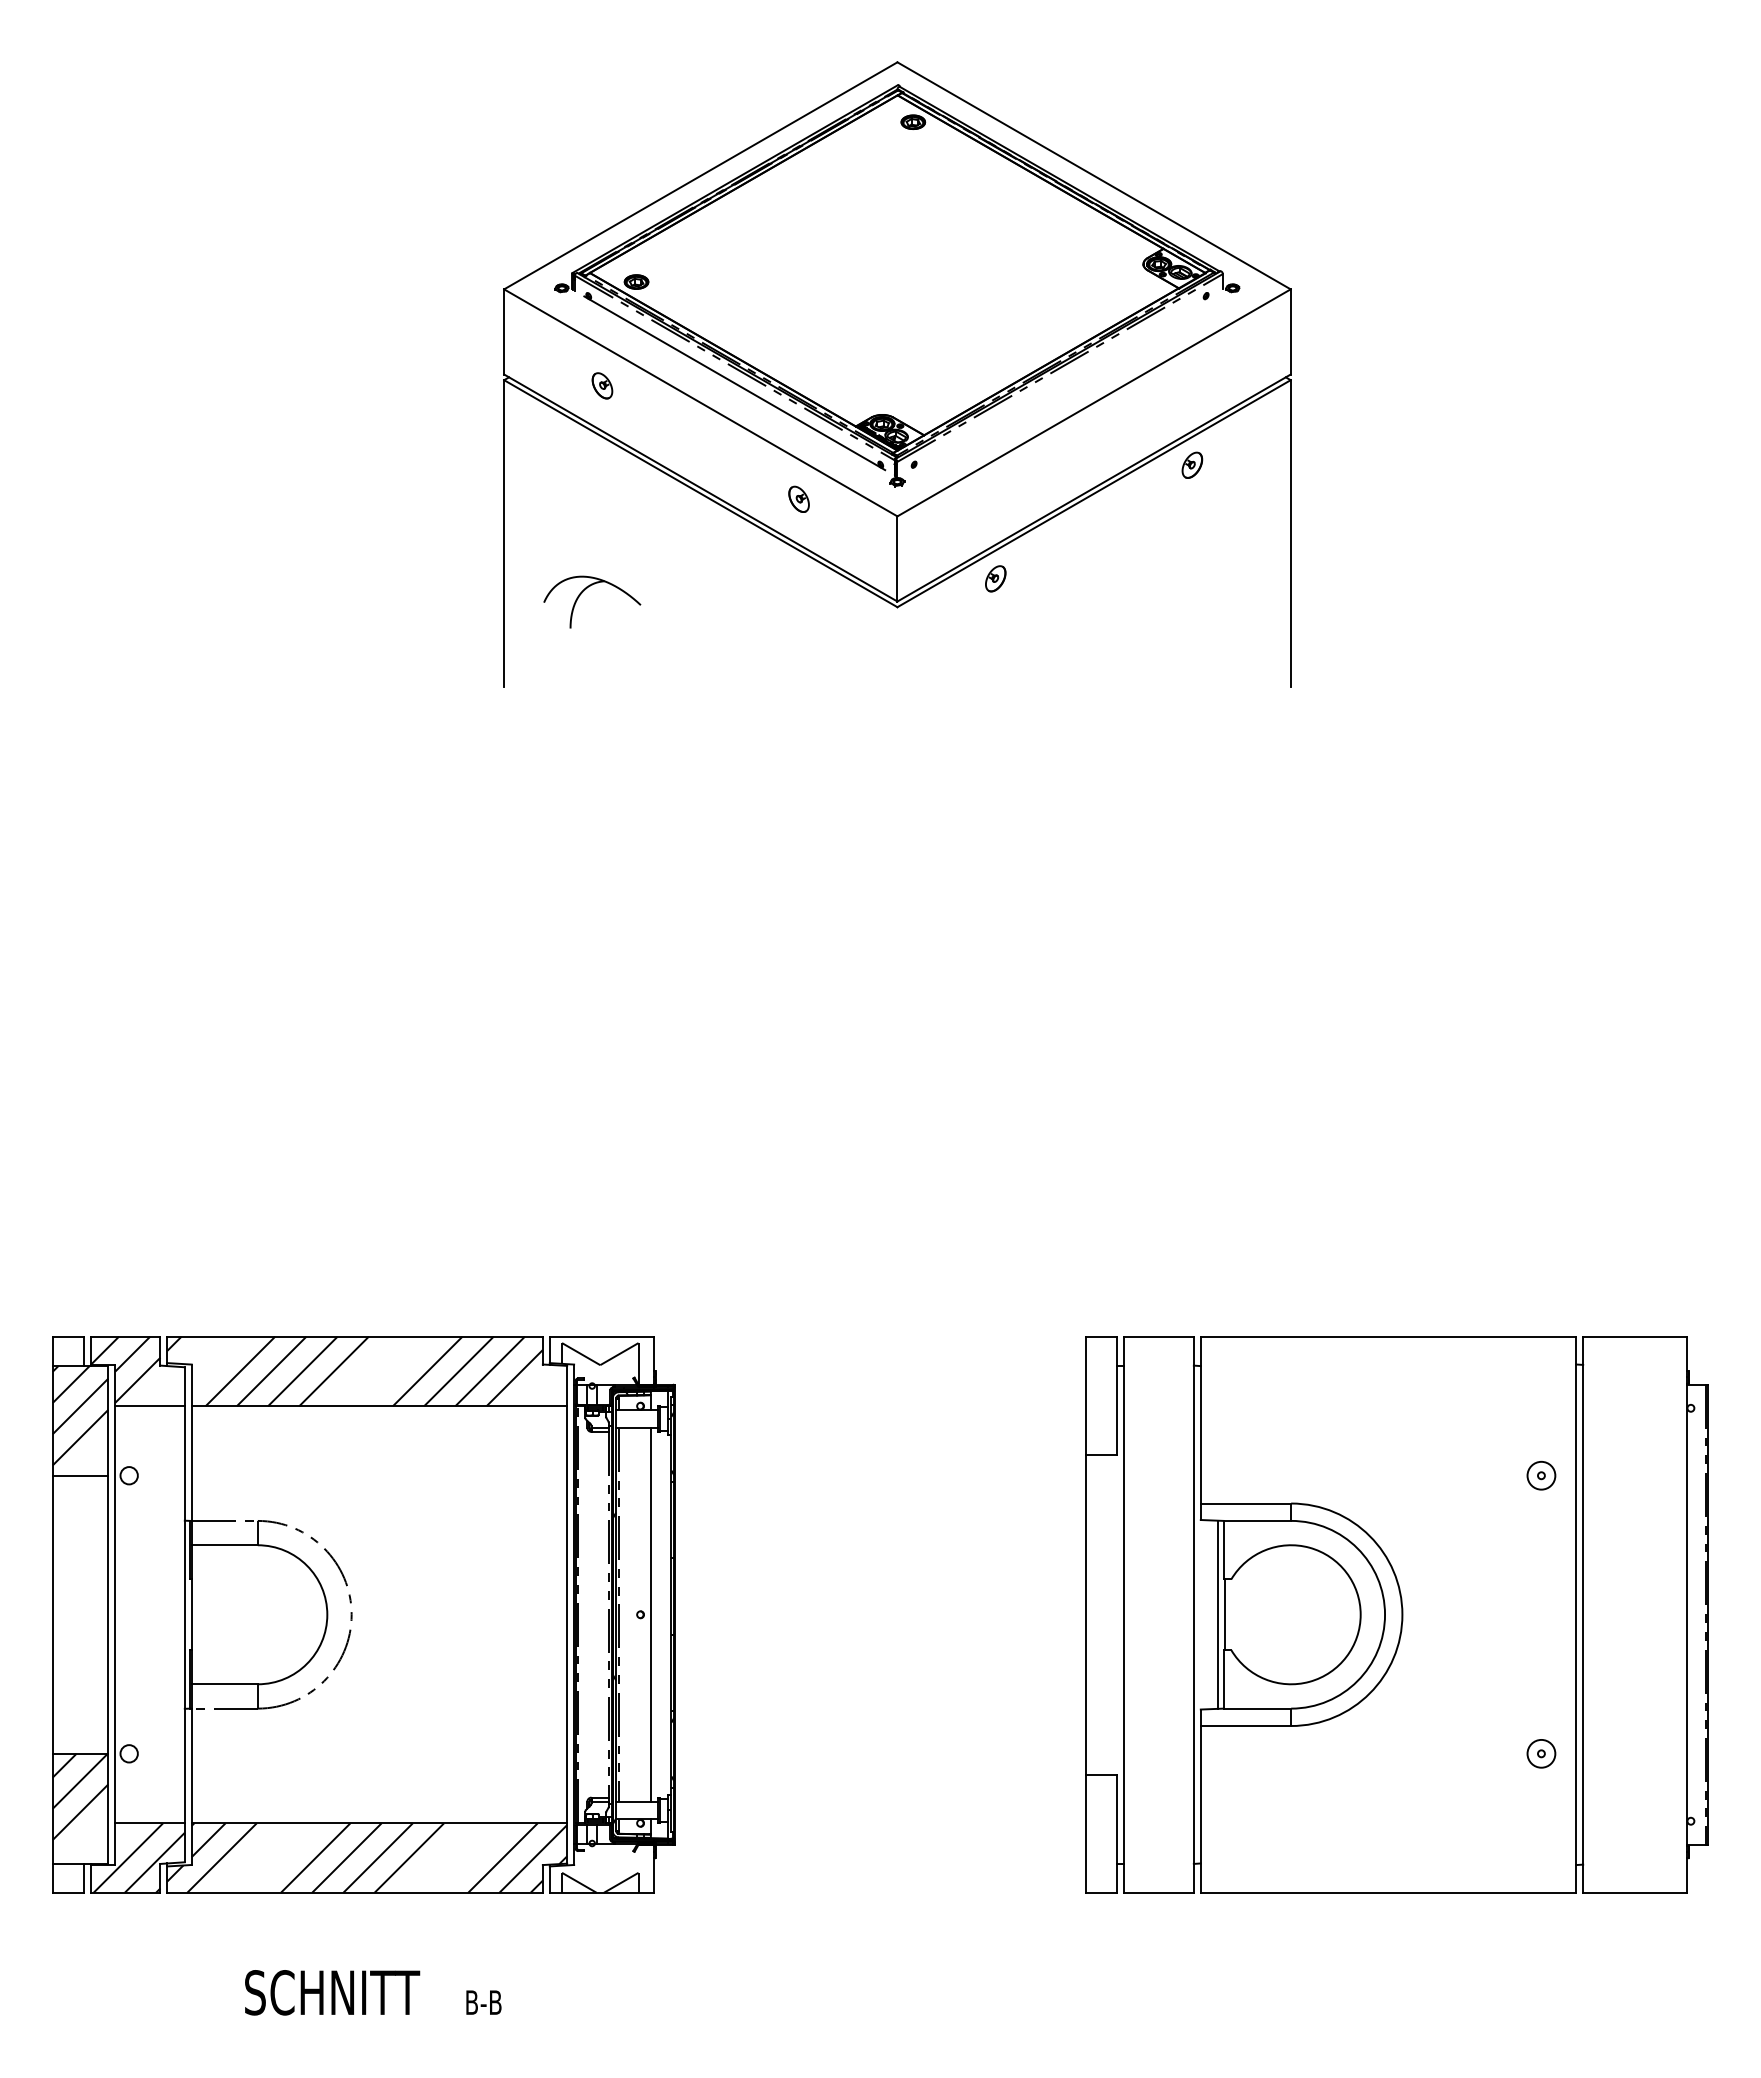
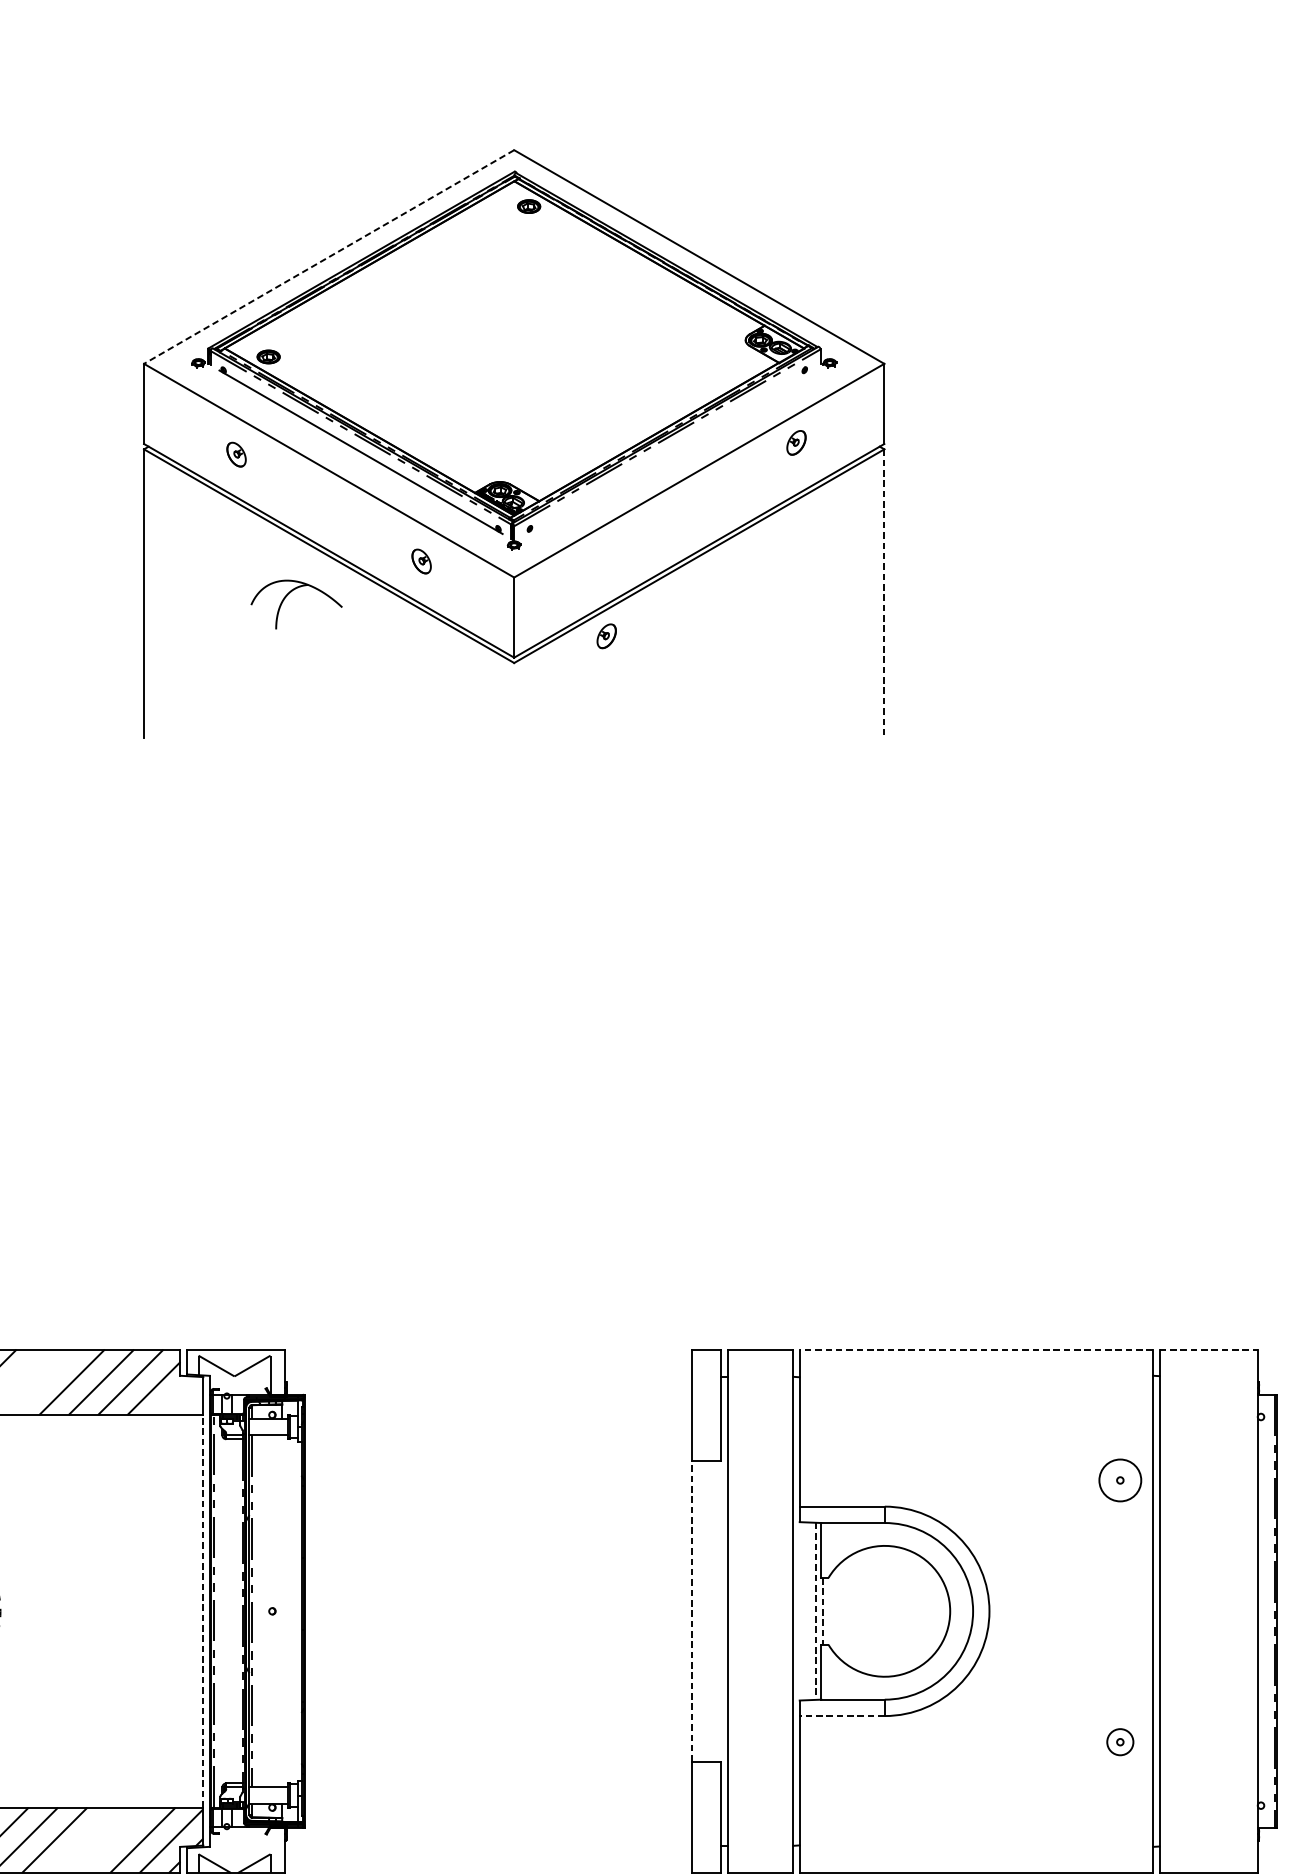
line: (700, 176) -> (328, 257), solid -> dashed
part: (1192, 464) -> (796, 442), moved
line: (1290, 533) -> (884, 593), solid -> dashed
part: (582, 593) -> (287, 596), moved
line: (1388, 1336) -> (976, 1349), solid -> dashed
line: (1635, 1336) -> (1208, 1349), solid -> dashed
circle: (1541, 1475) -> (1120, 1480), size x1.6
line: (567, 1614) -> (203, 1611), solid -> dashed
line: (650, 1614) -> (281, 1611), removed
line: (1086, 1614) -> (692, 1611), solid -> dashed
line: (1218, 1615) -> (816, 1612), solid -> dashed
line: (1225, 1615) -> (822, 1612), solid -> dashed
line: (1245, 1726) -> (841, 1716), solid -> dashed

